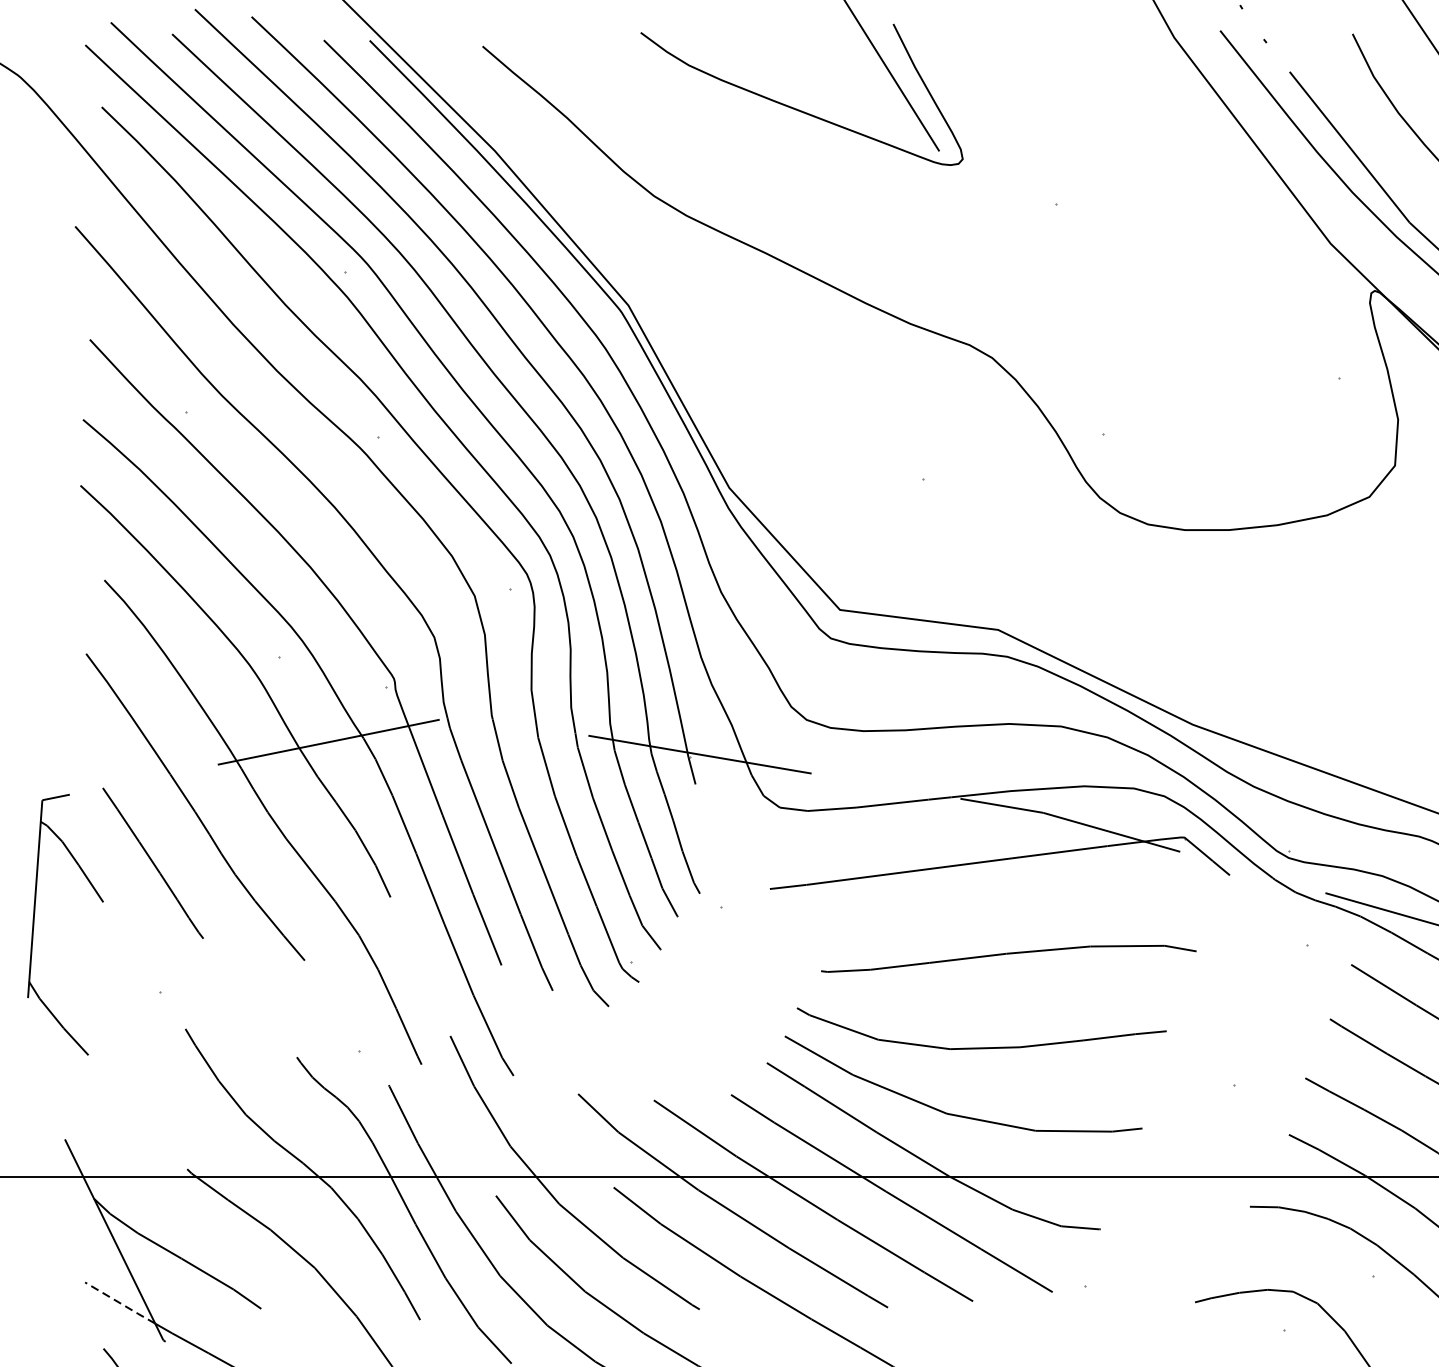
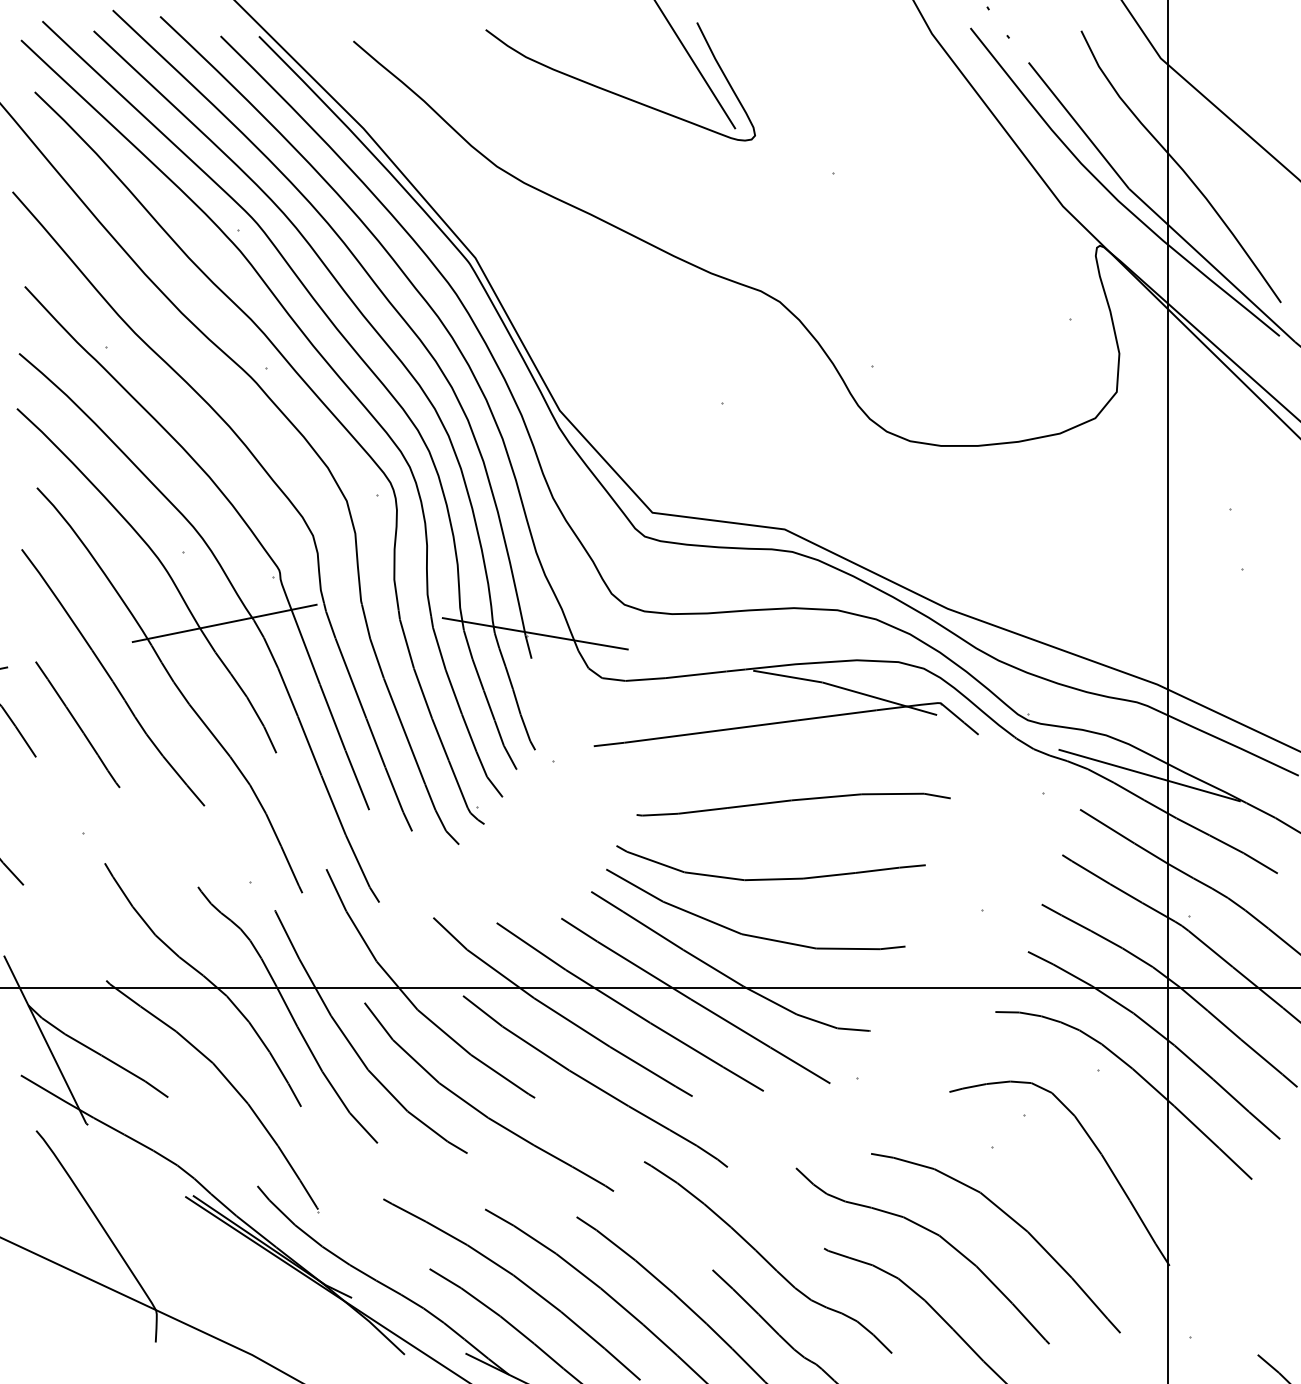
line: (120, 1302) -> (50, 1092), dashed -> solid

